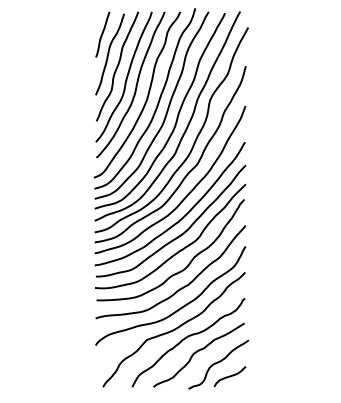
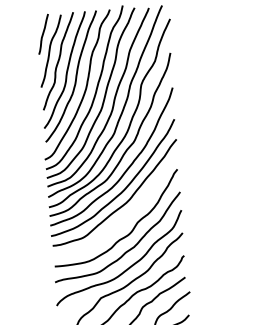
curve: (178, 250) -> (123, 217), removed

